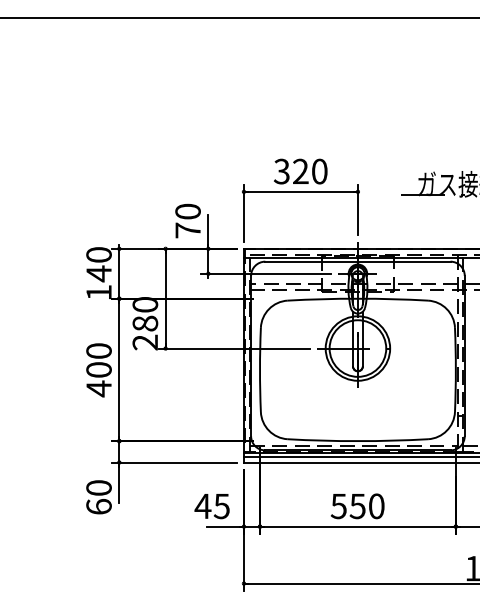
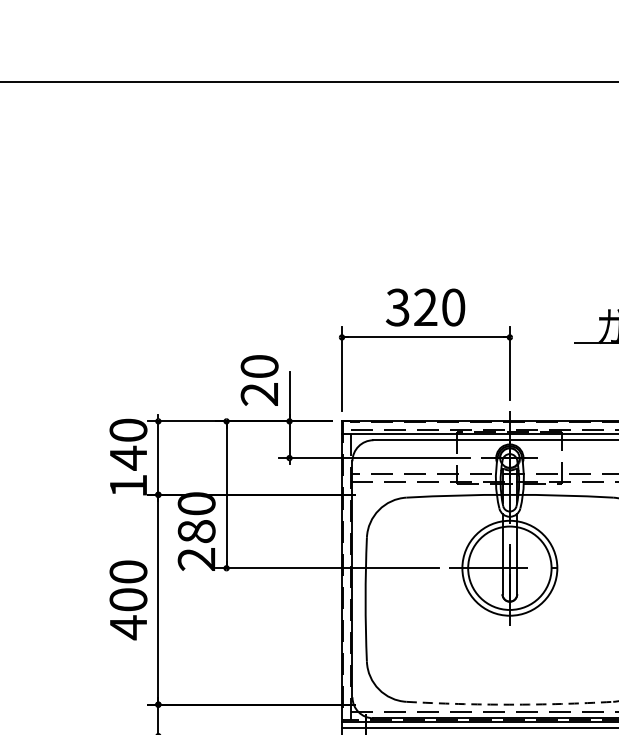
text: (187, 230) -> (258, 394), 70 -> 20
arc: (357, 441) -> (509, 705), solid -> dashed

